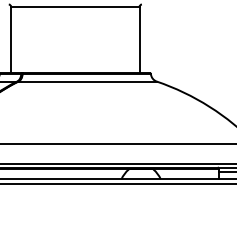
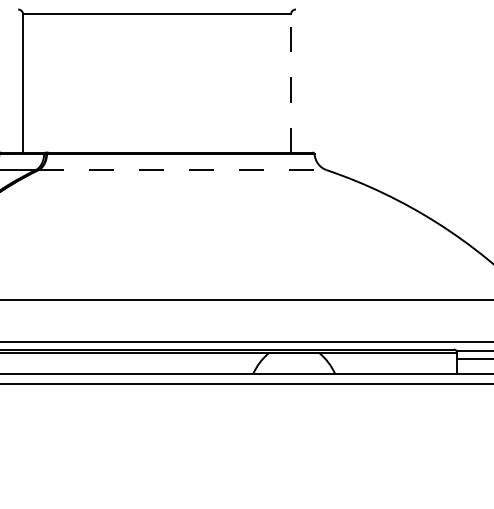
line: (139, 39) -> (290, 82), solid -> dashed
line: (88, 81) -> (184, 170), solid -> dashed

